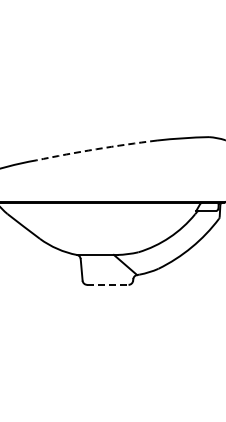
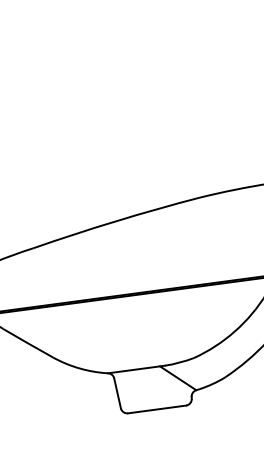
arc: (96, 149) -> (115, 221), dashed -> solid
line: (107, 284) -> (156, 409), dashed -> solid

